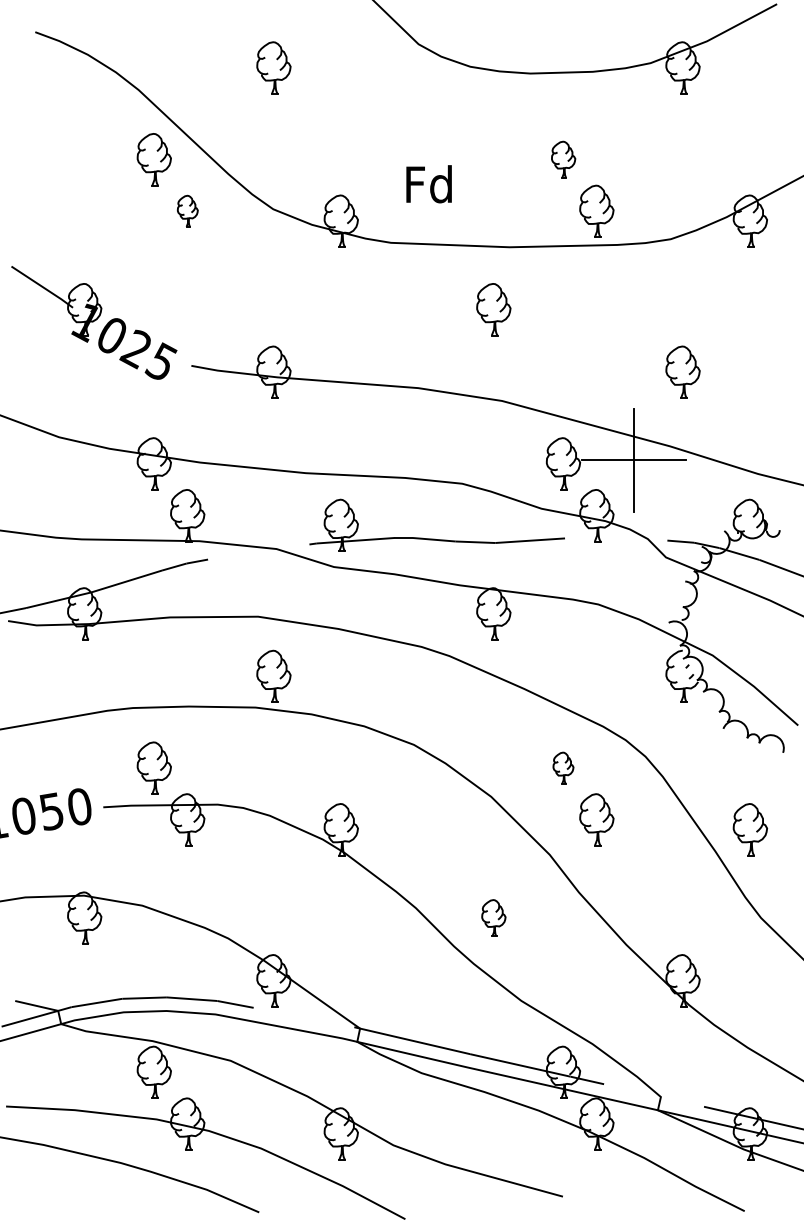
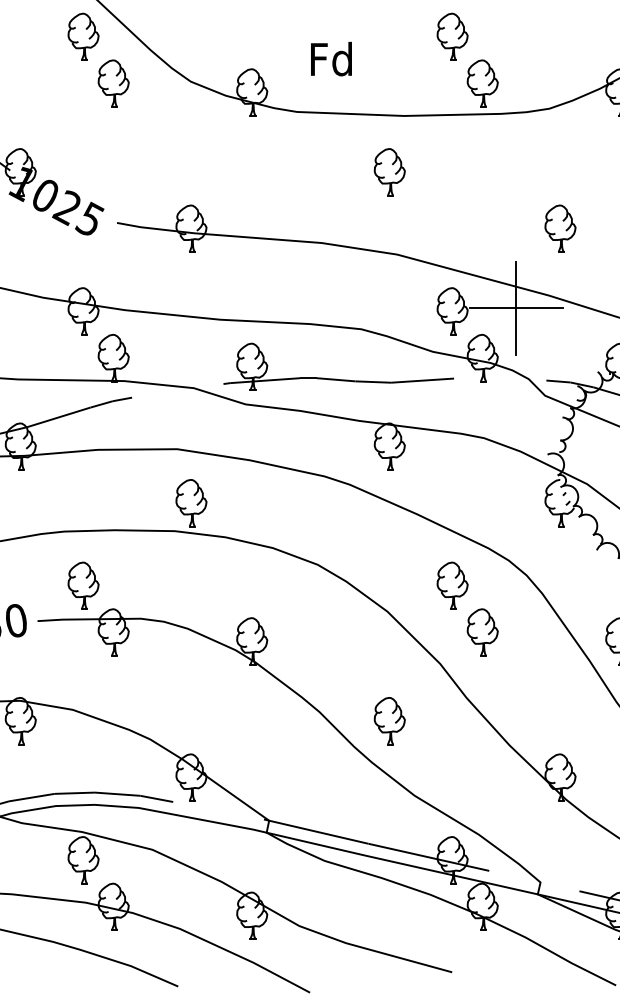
part: (563, 159) -> (452, 36), size x1.43
part: (187, 210) -> (113, 82), size x1.67
part: (563, 767) -> (452, 585), size x1.67
part: (493, 917) -> (389, 720), size x1.43

